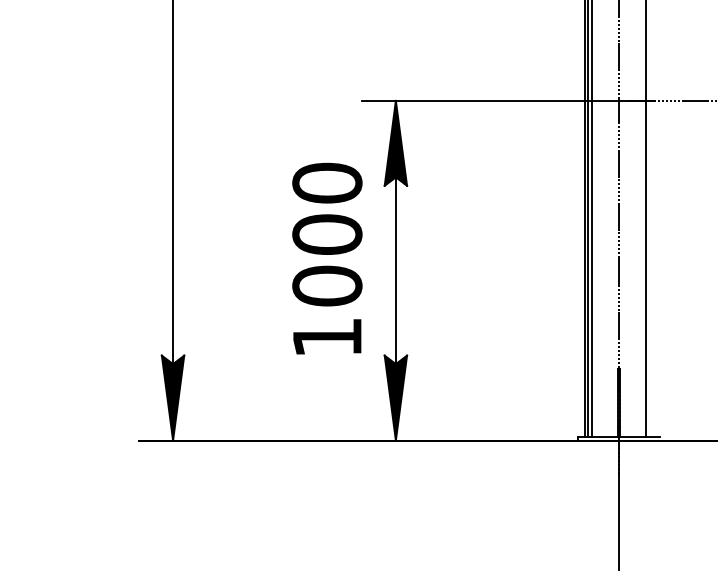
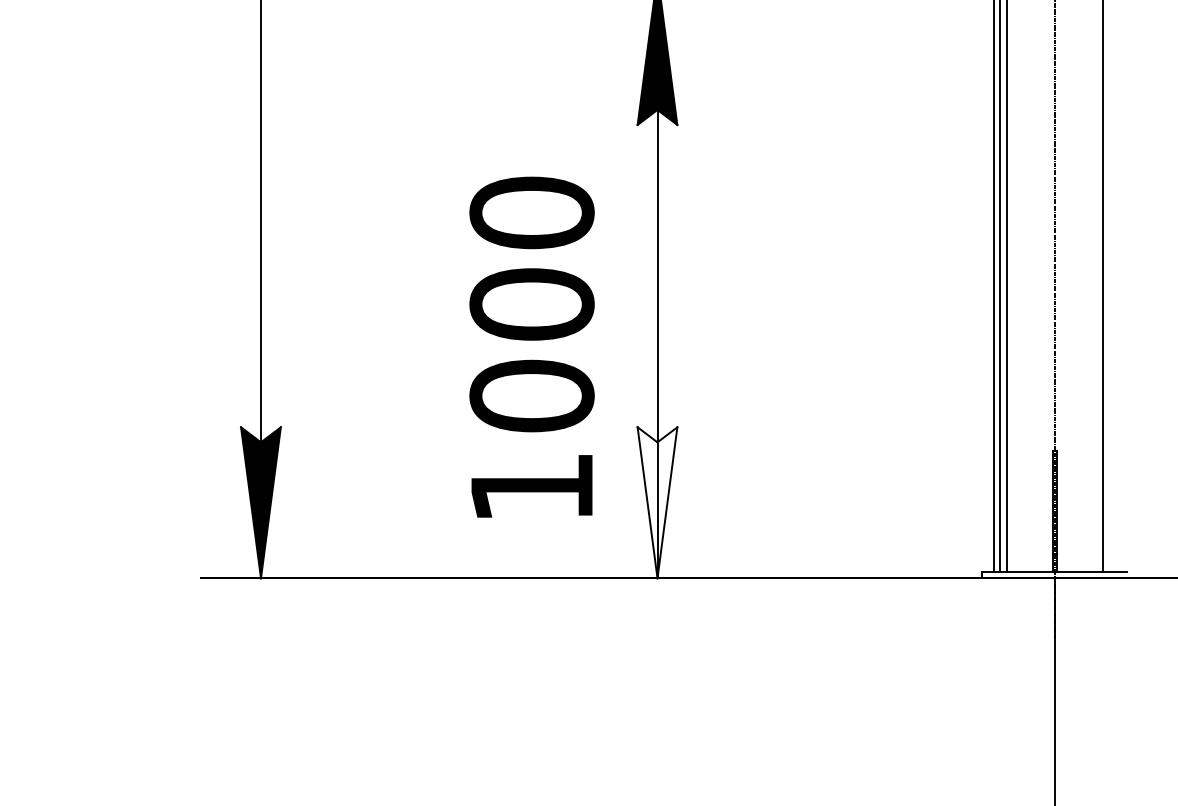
text: (327, 258) -> (532, 346), moved
fill: (395, 397) -> (656, 501), removed

